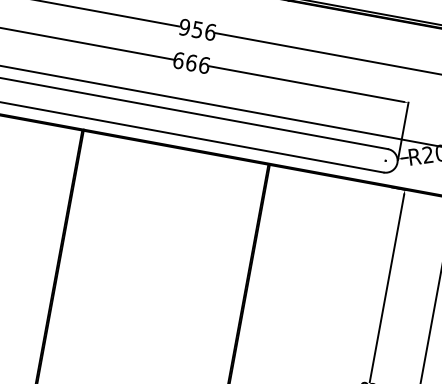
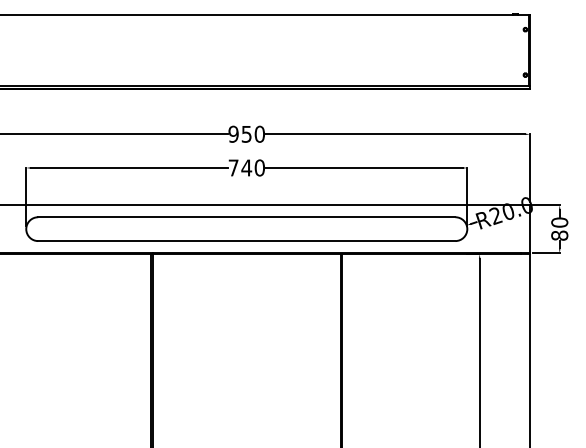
text: (210, 31) -> (259, 133), 956 -> 950
text: (191, 62) -> (246, 167), 666 -> 740

